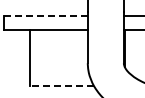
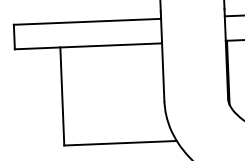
line: (46, 16) -> (88, 21), dashed -> solid
line: (62, 85) -> (121, 142), dashed -> solid

